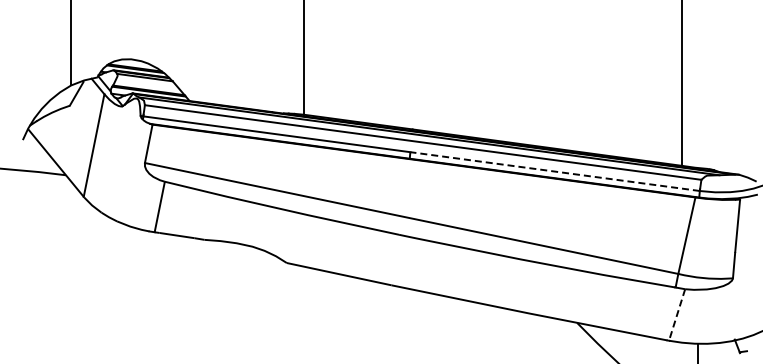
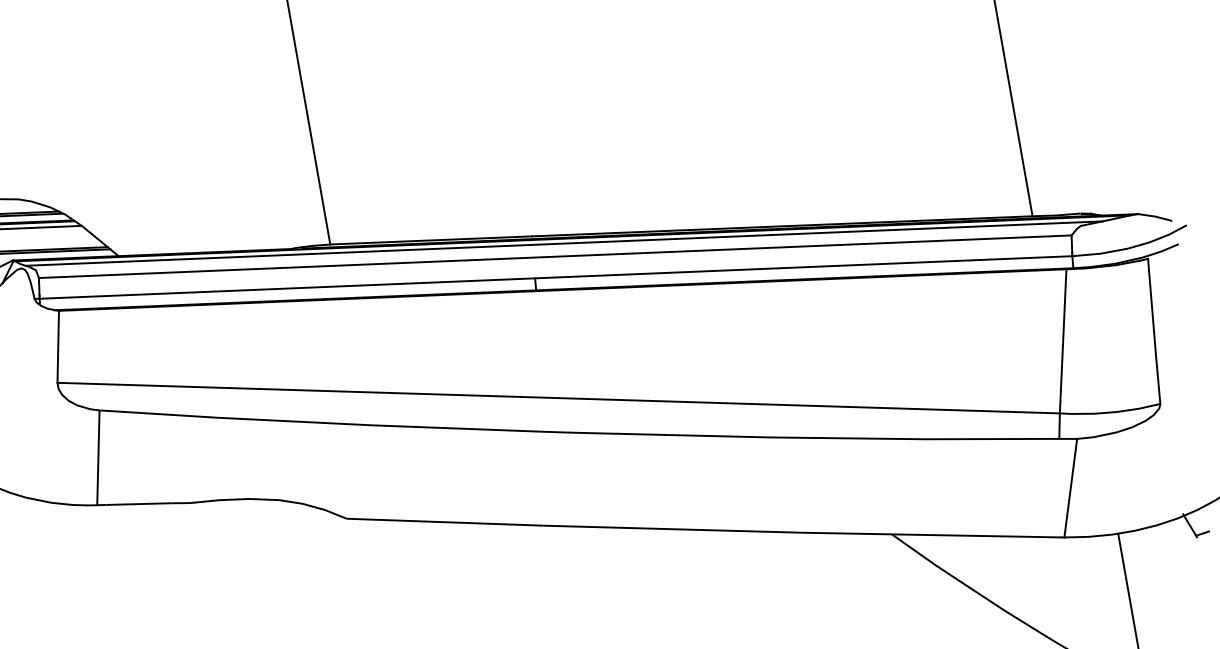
line: (554, 171) -> (802, 267), dashed -> solid
line: (677, 314) -> (1071, 487), dashed -> solid

